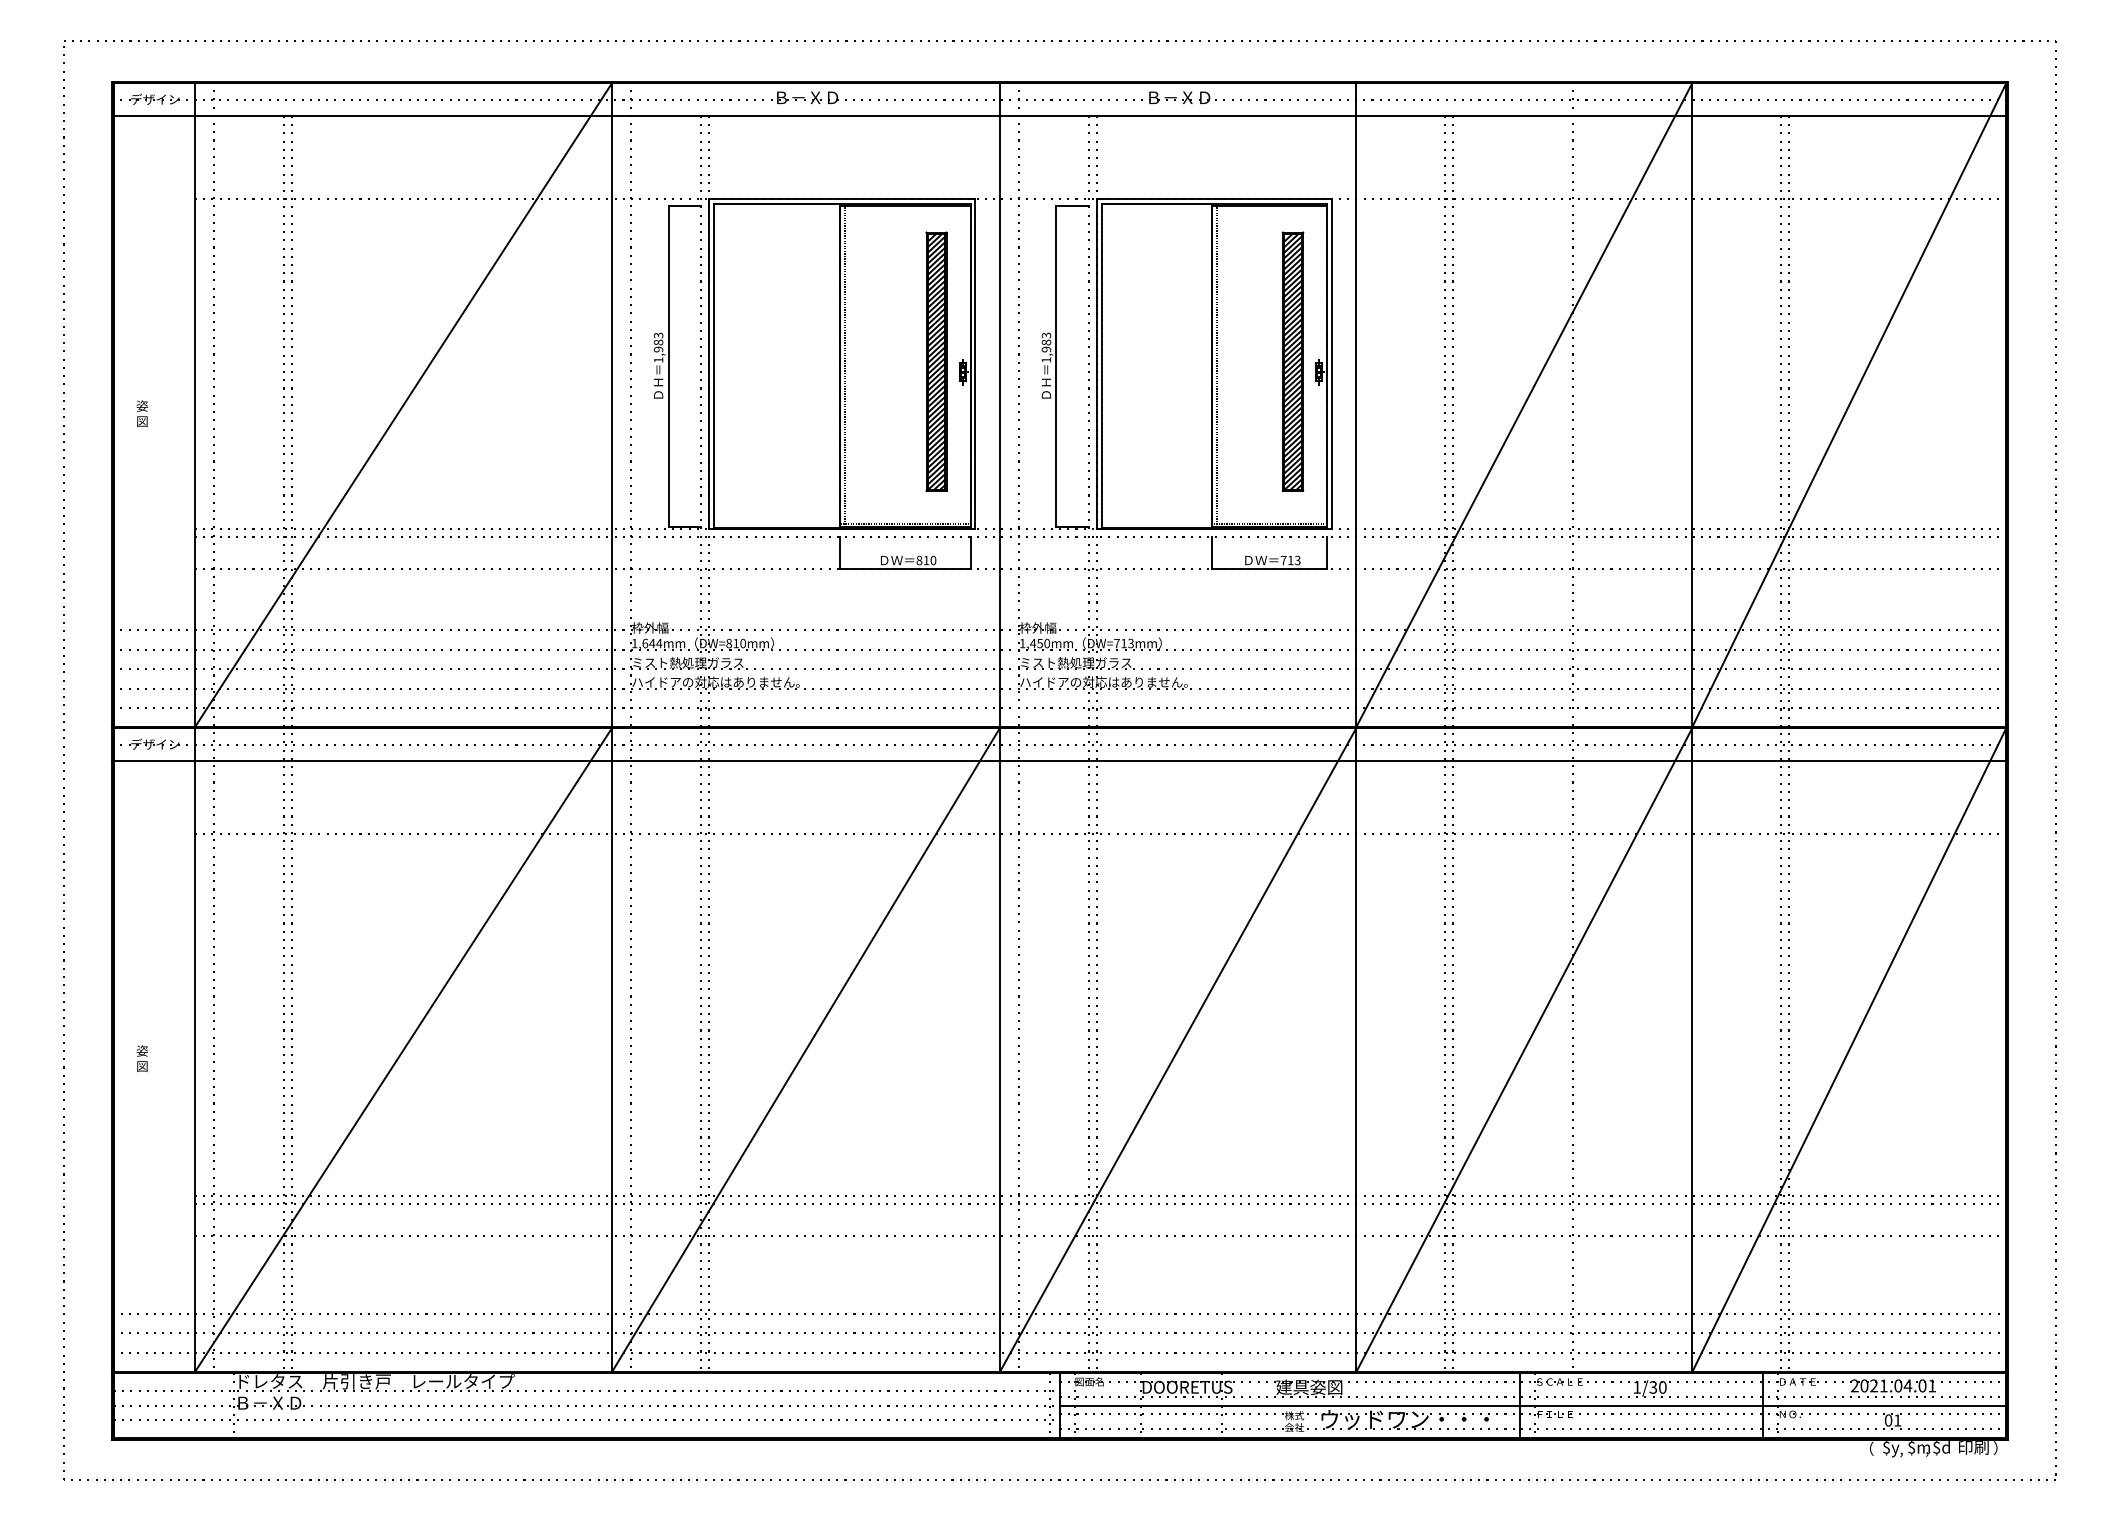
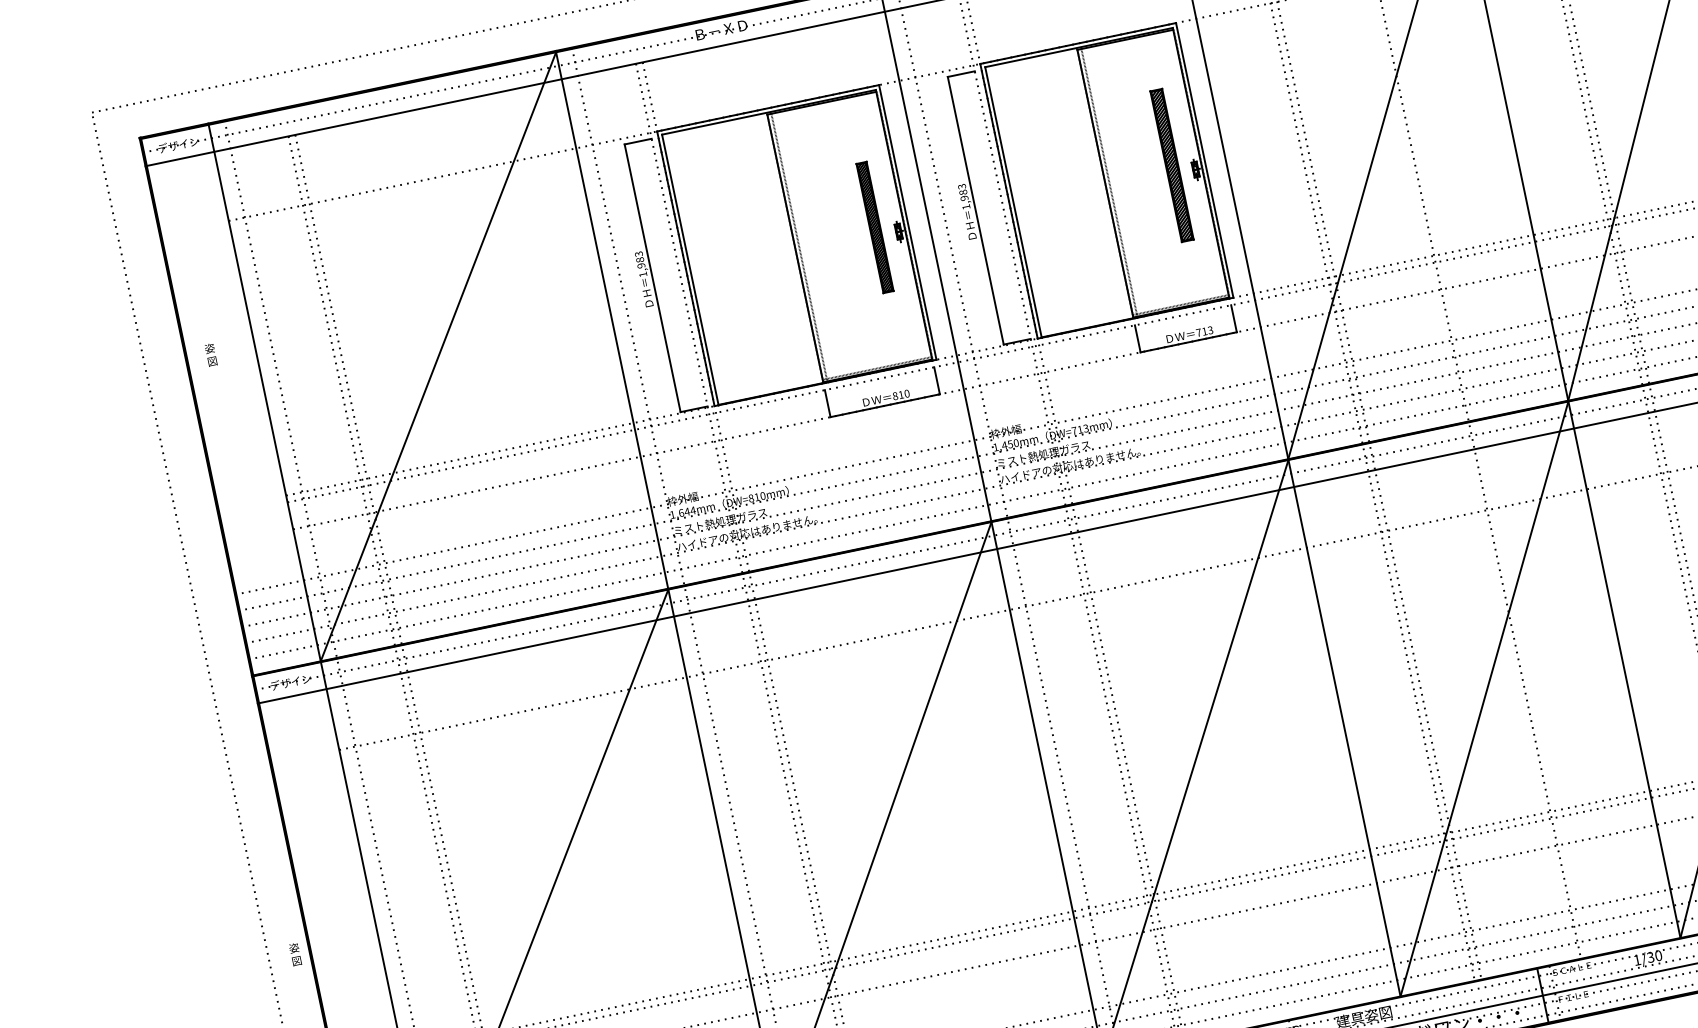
part: (936, 361) -> (874, 227), size x0.6
part: (1292, 361) -> (1171, 165), size x0.7
text: (142, 413) -> (211, 354), moved
text: (142, 1058) -> (295, 954), moved

